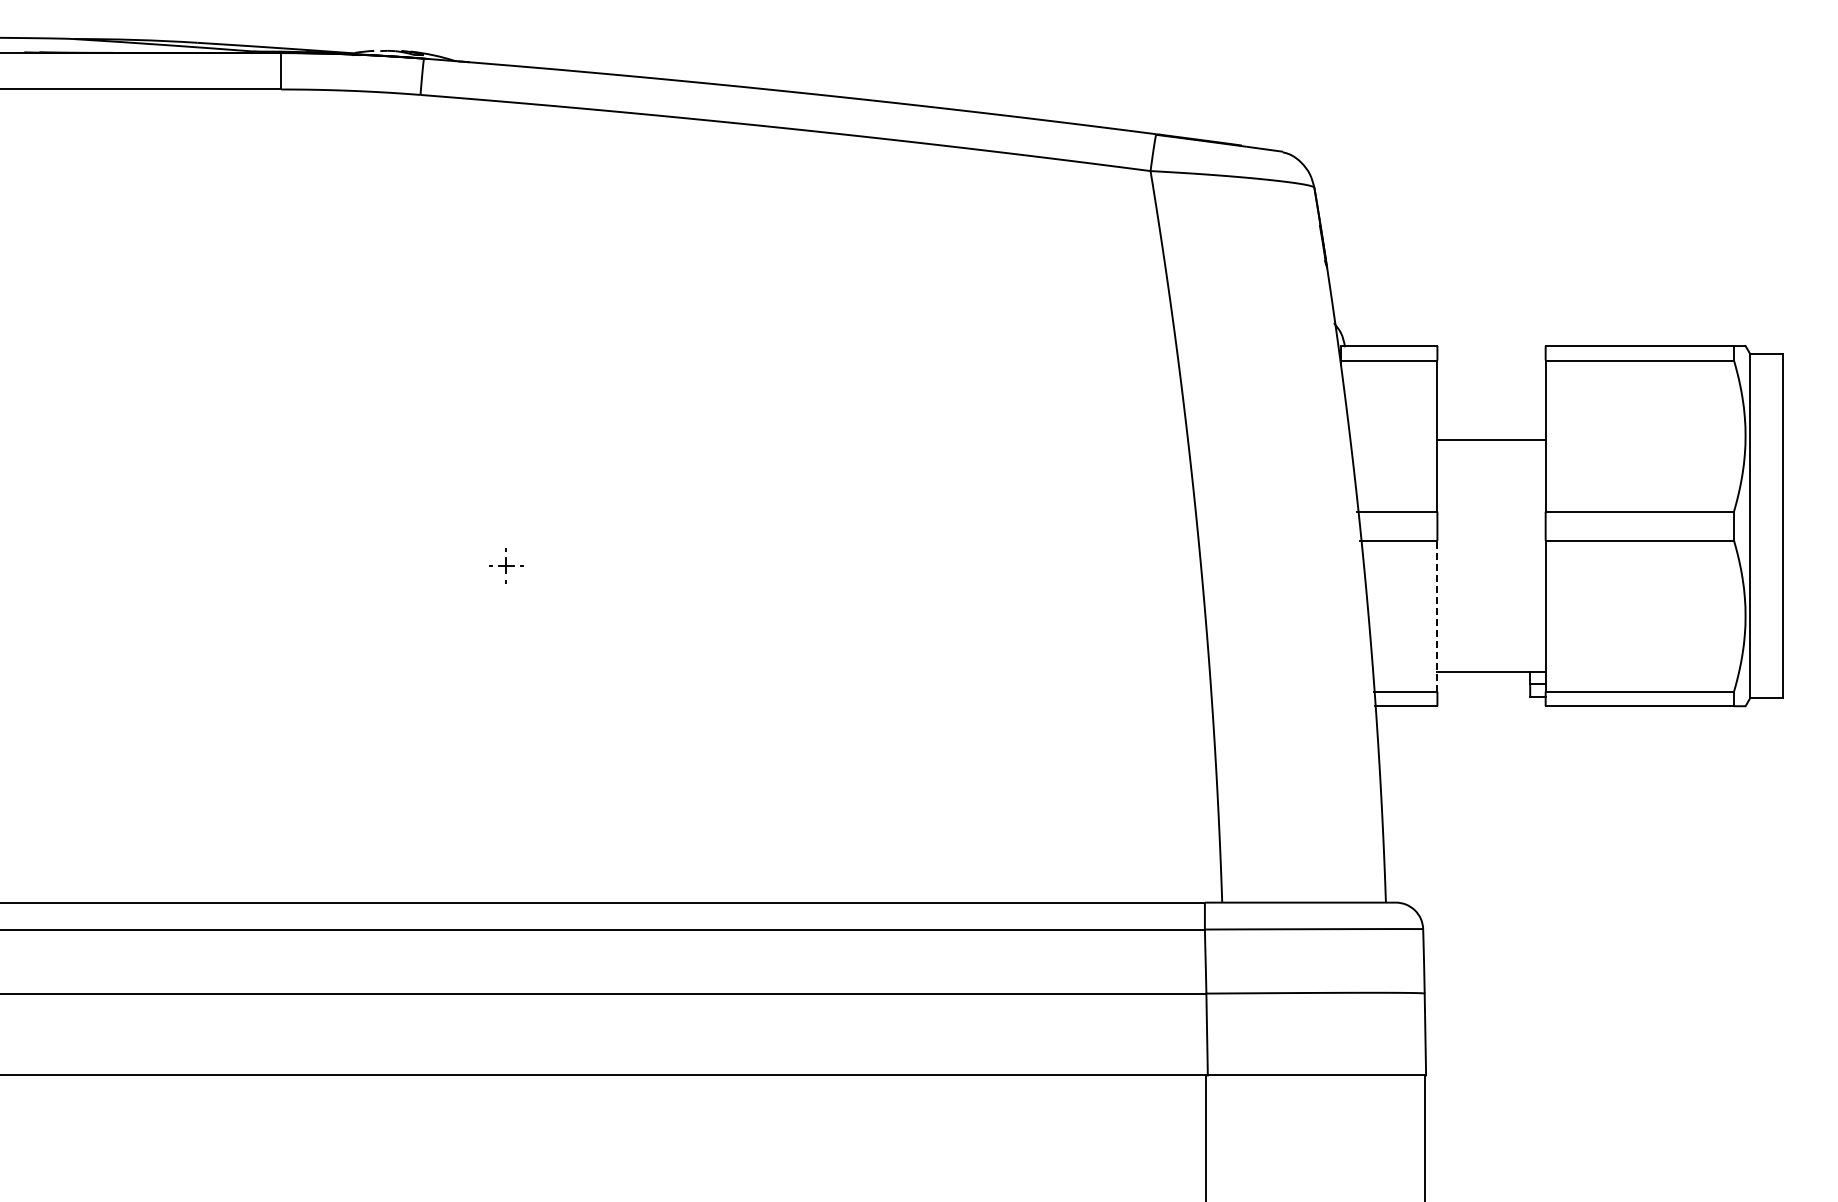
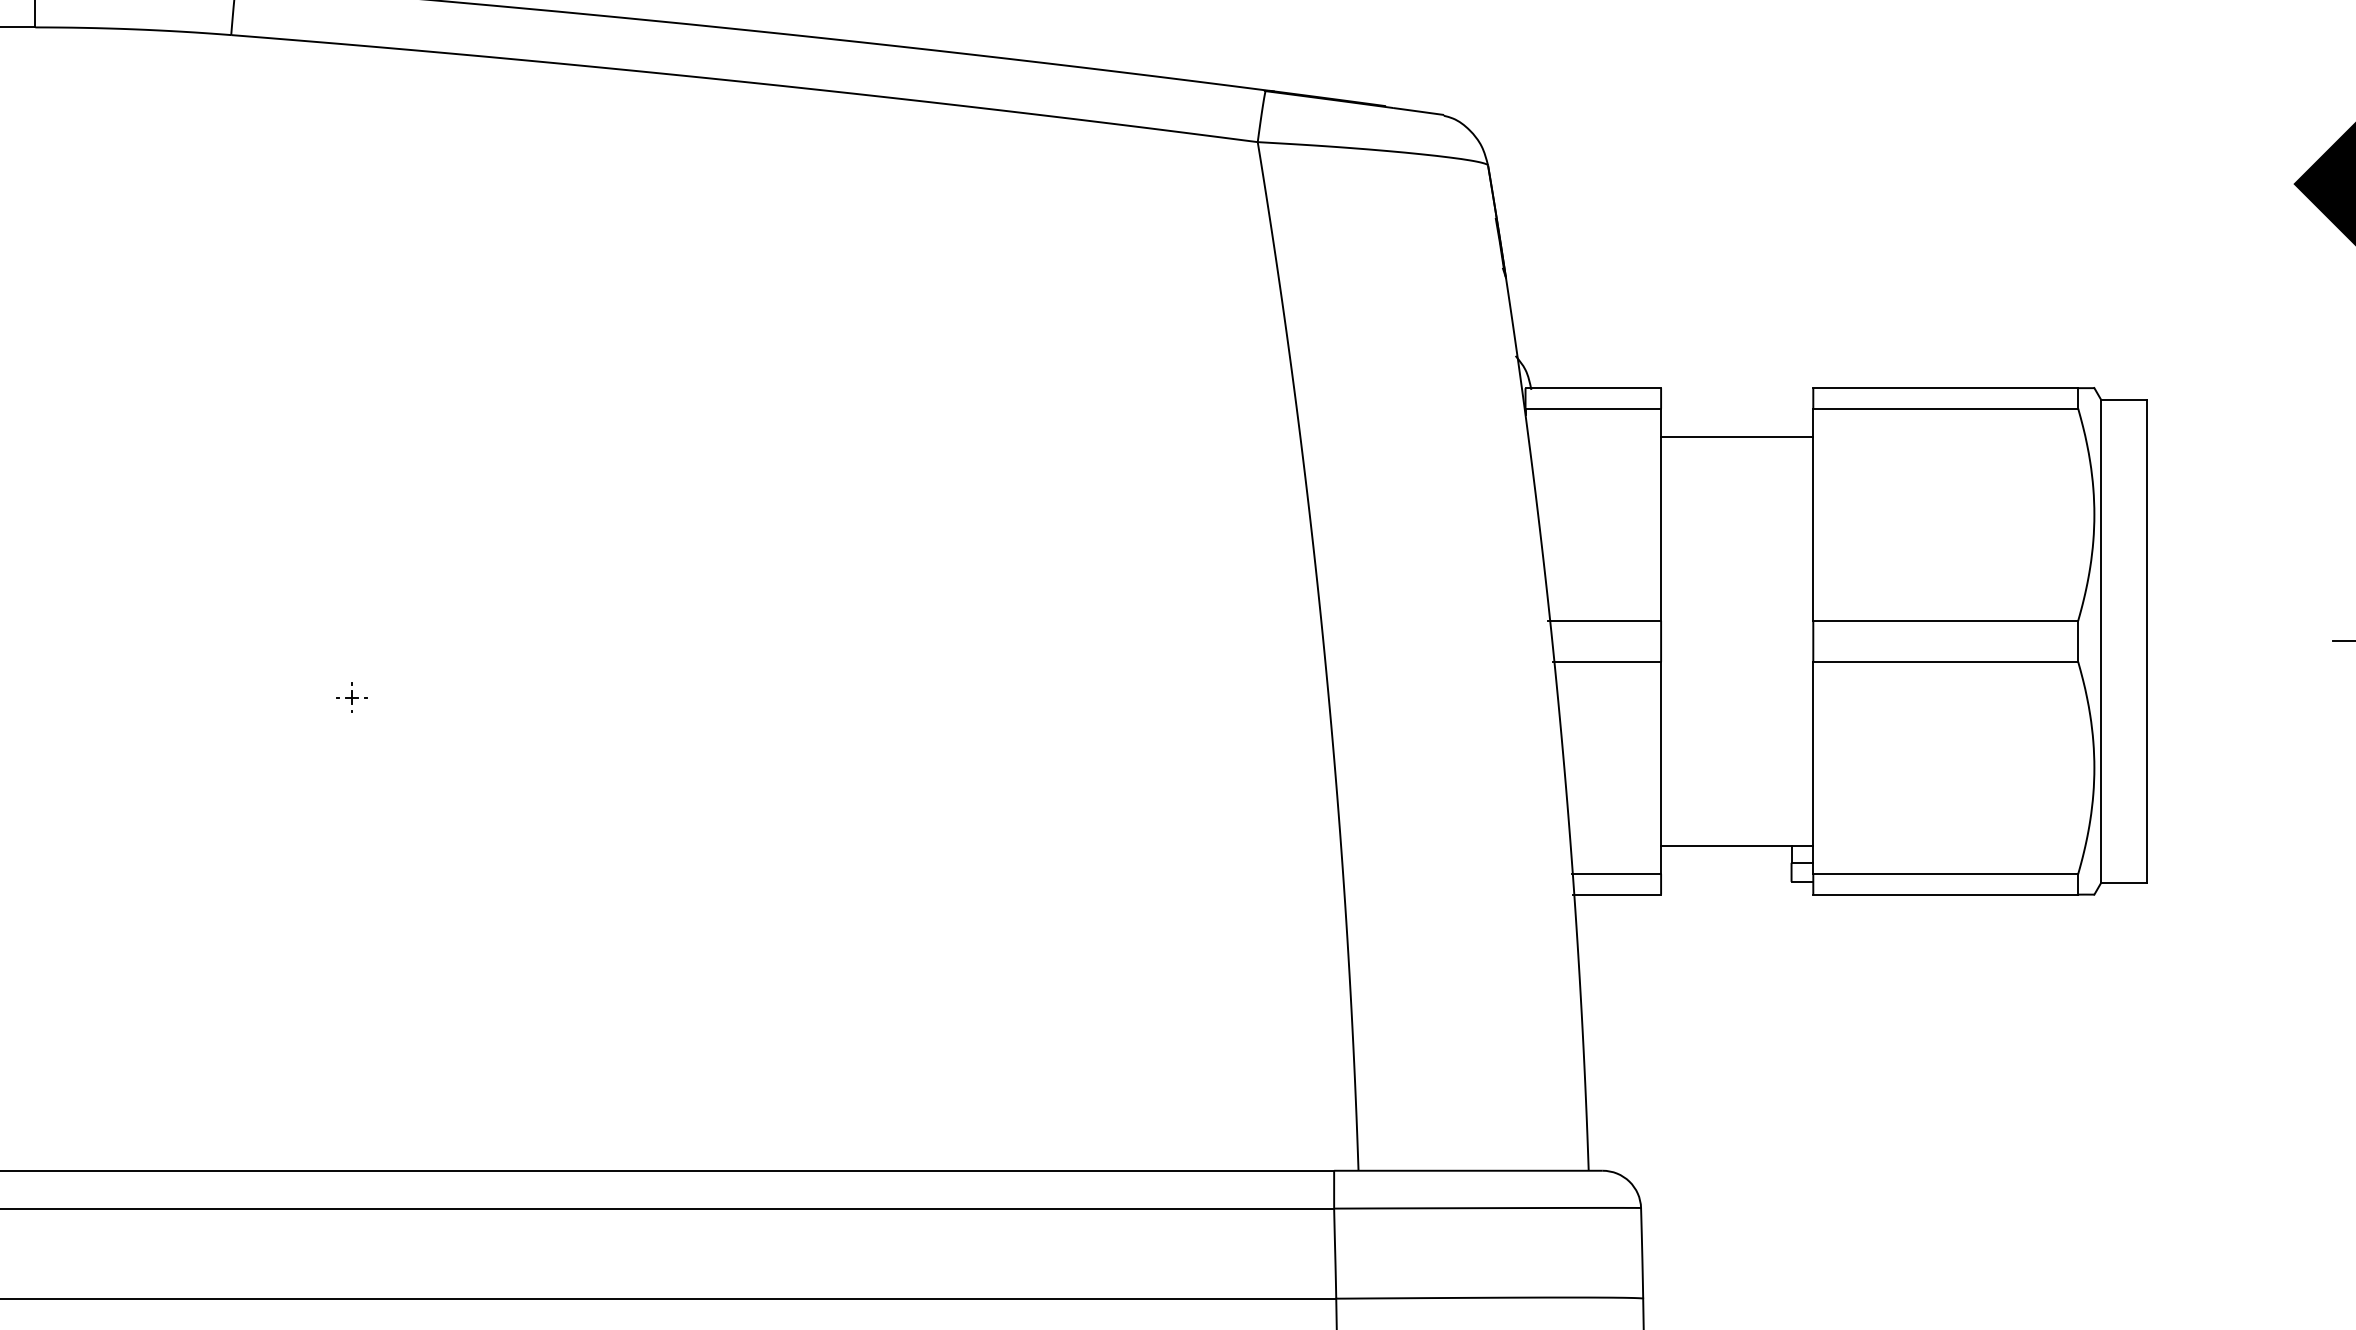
line: (1491, 439) -> (1737, 436), moved
part: (506, 566) -> (352, 698), size x0.62
line: (1437, 616) -> (1661, 768), dashed -> solid

